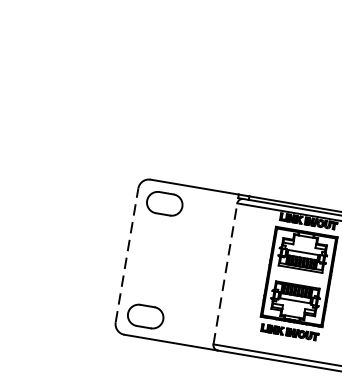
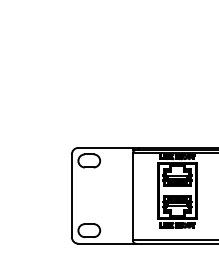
line: (126, 254) -> (71, 195), dashed -> solid
line: (224, 273) -> (132, 196), dashed -> solid

